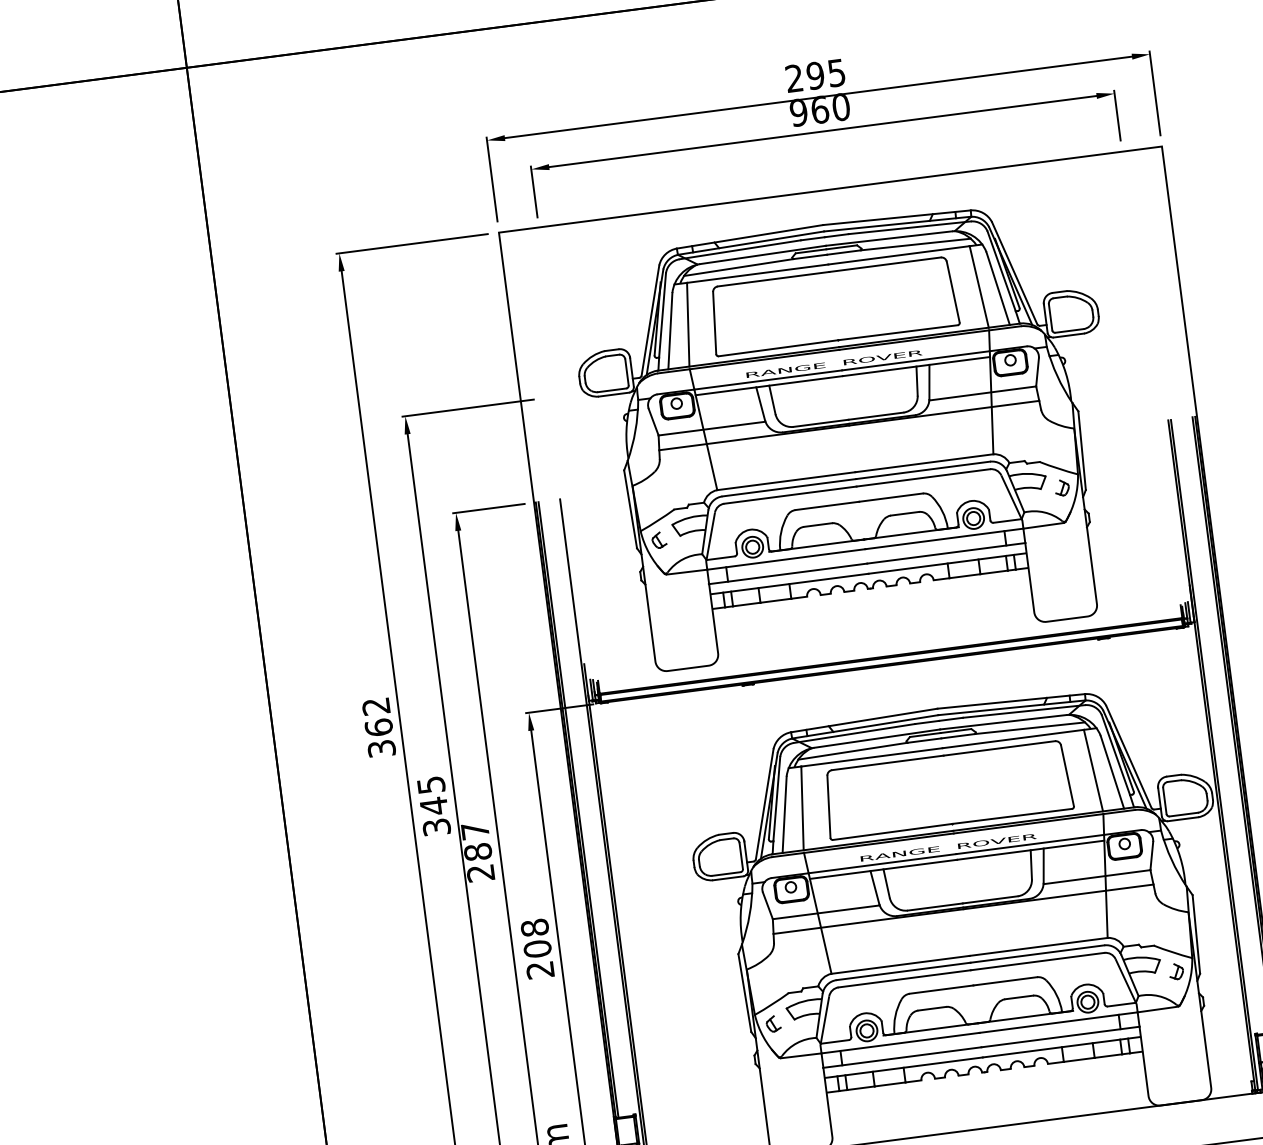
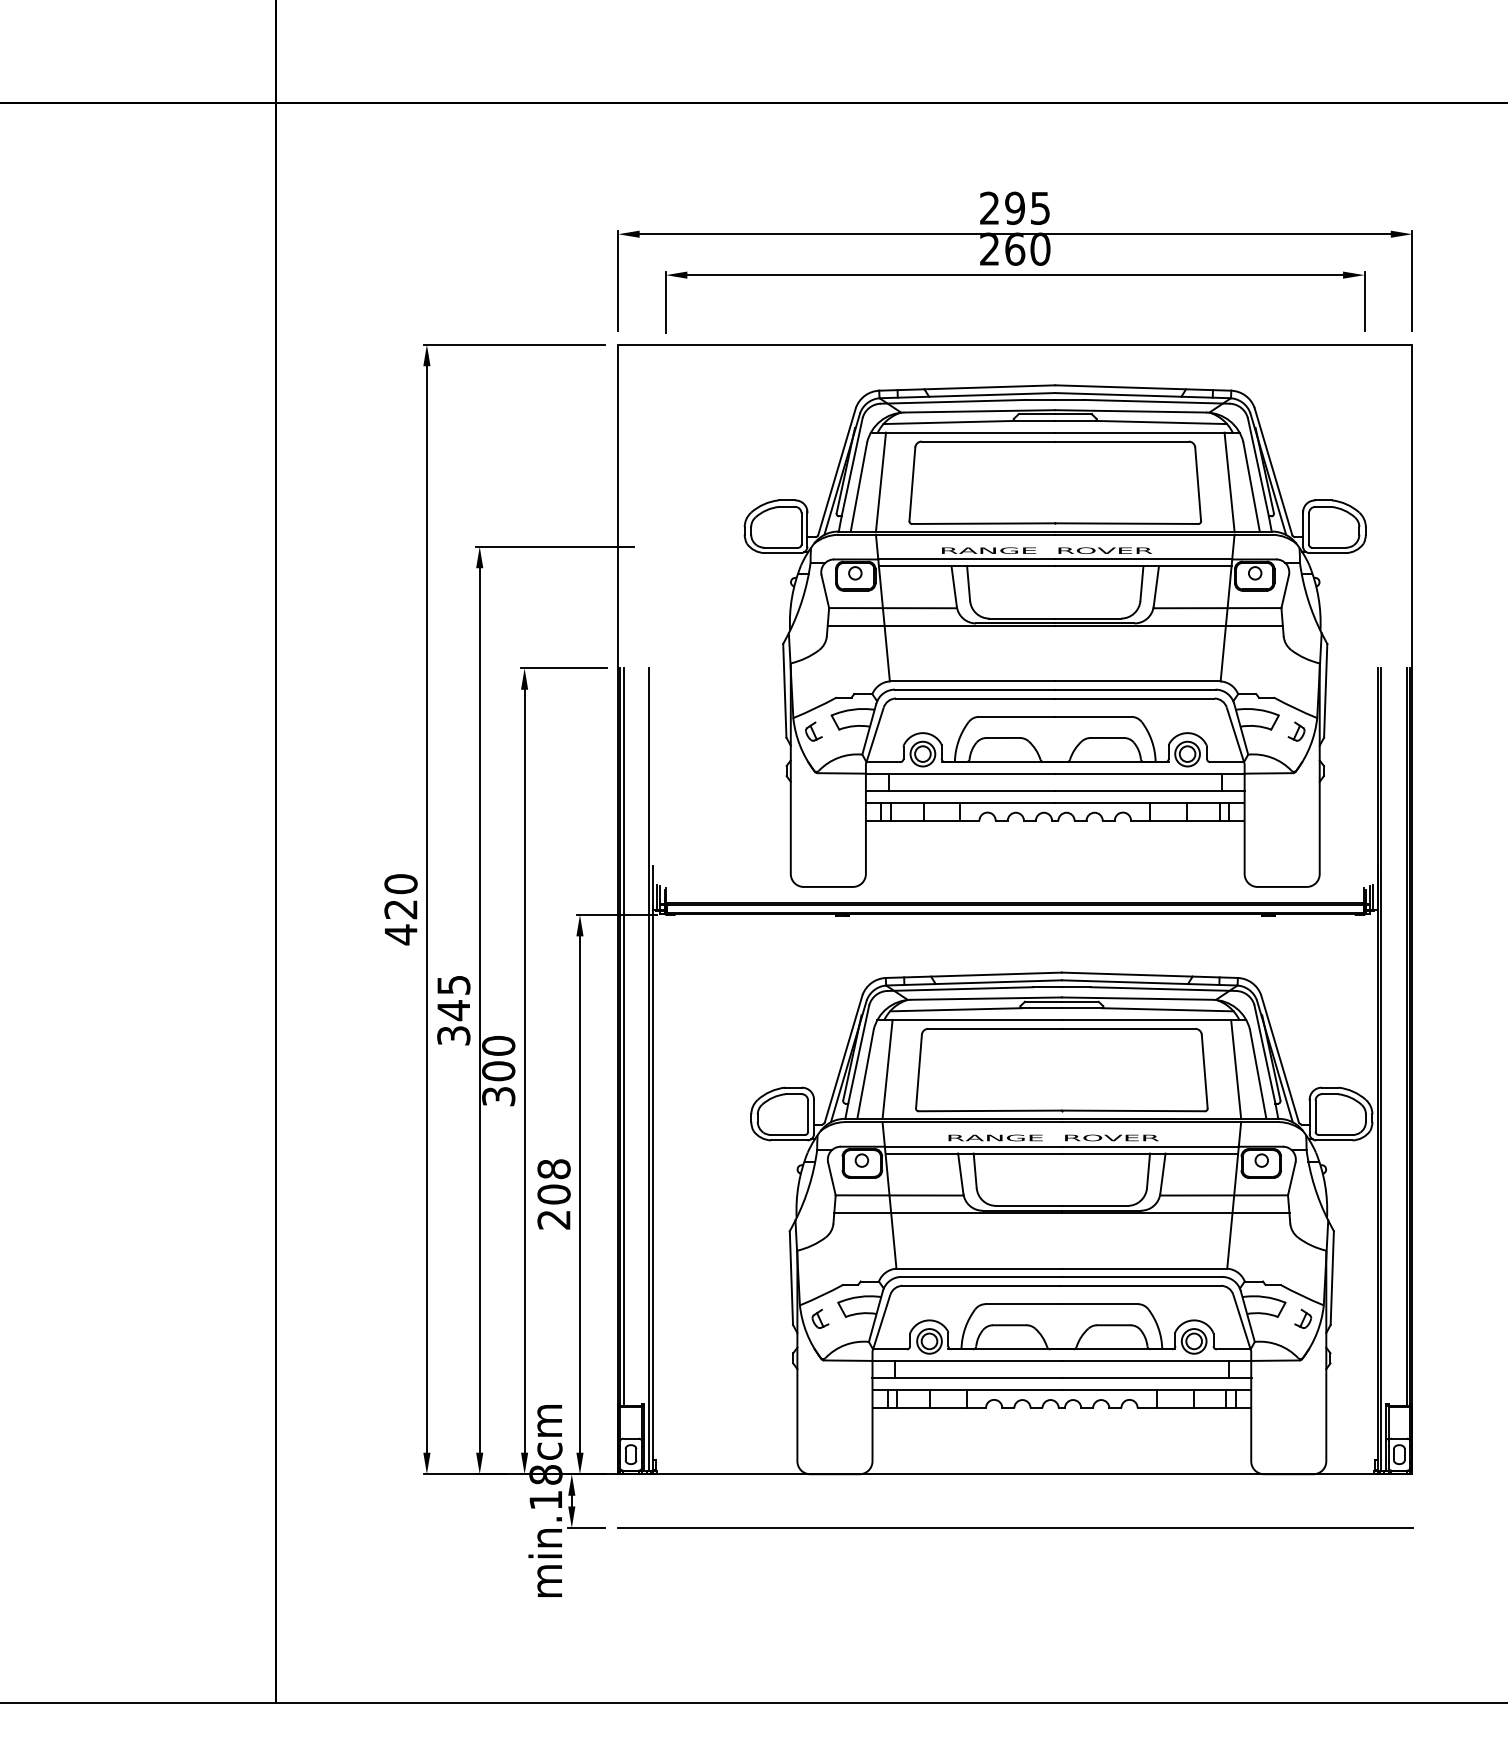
text: (798, 112) -> (989, 248), 960 -> 260
part: (849, 433) -> (1054, 635), moved
text: (378, 727) -> (400, 909), 362 -> 420
text: (477, 852) -> (498, 1071), 287 -> 300

